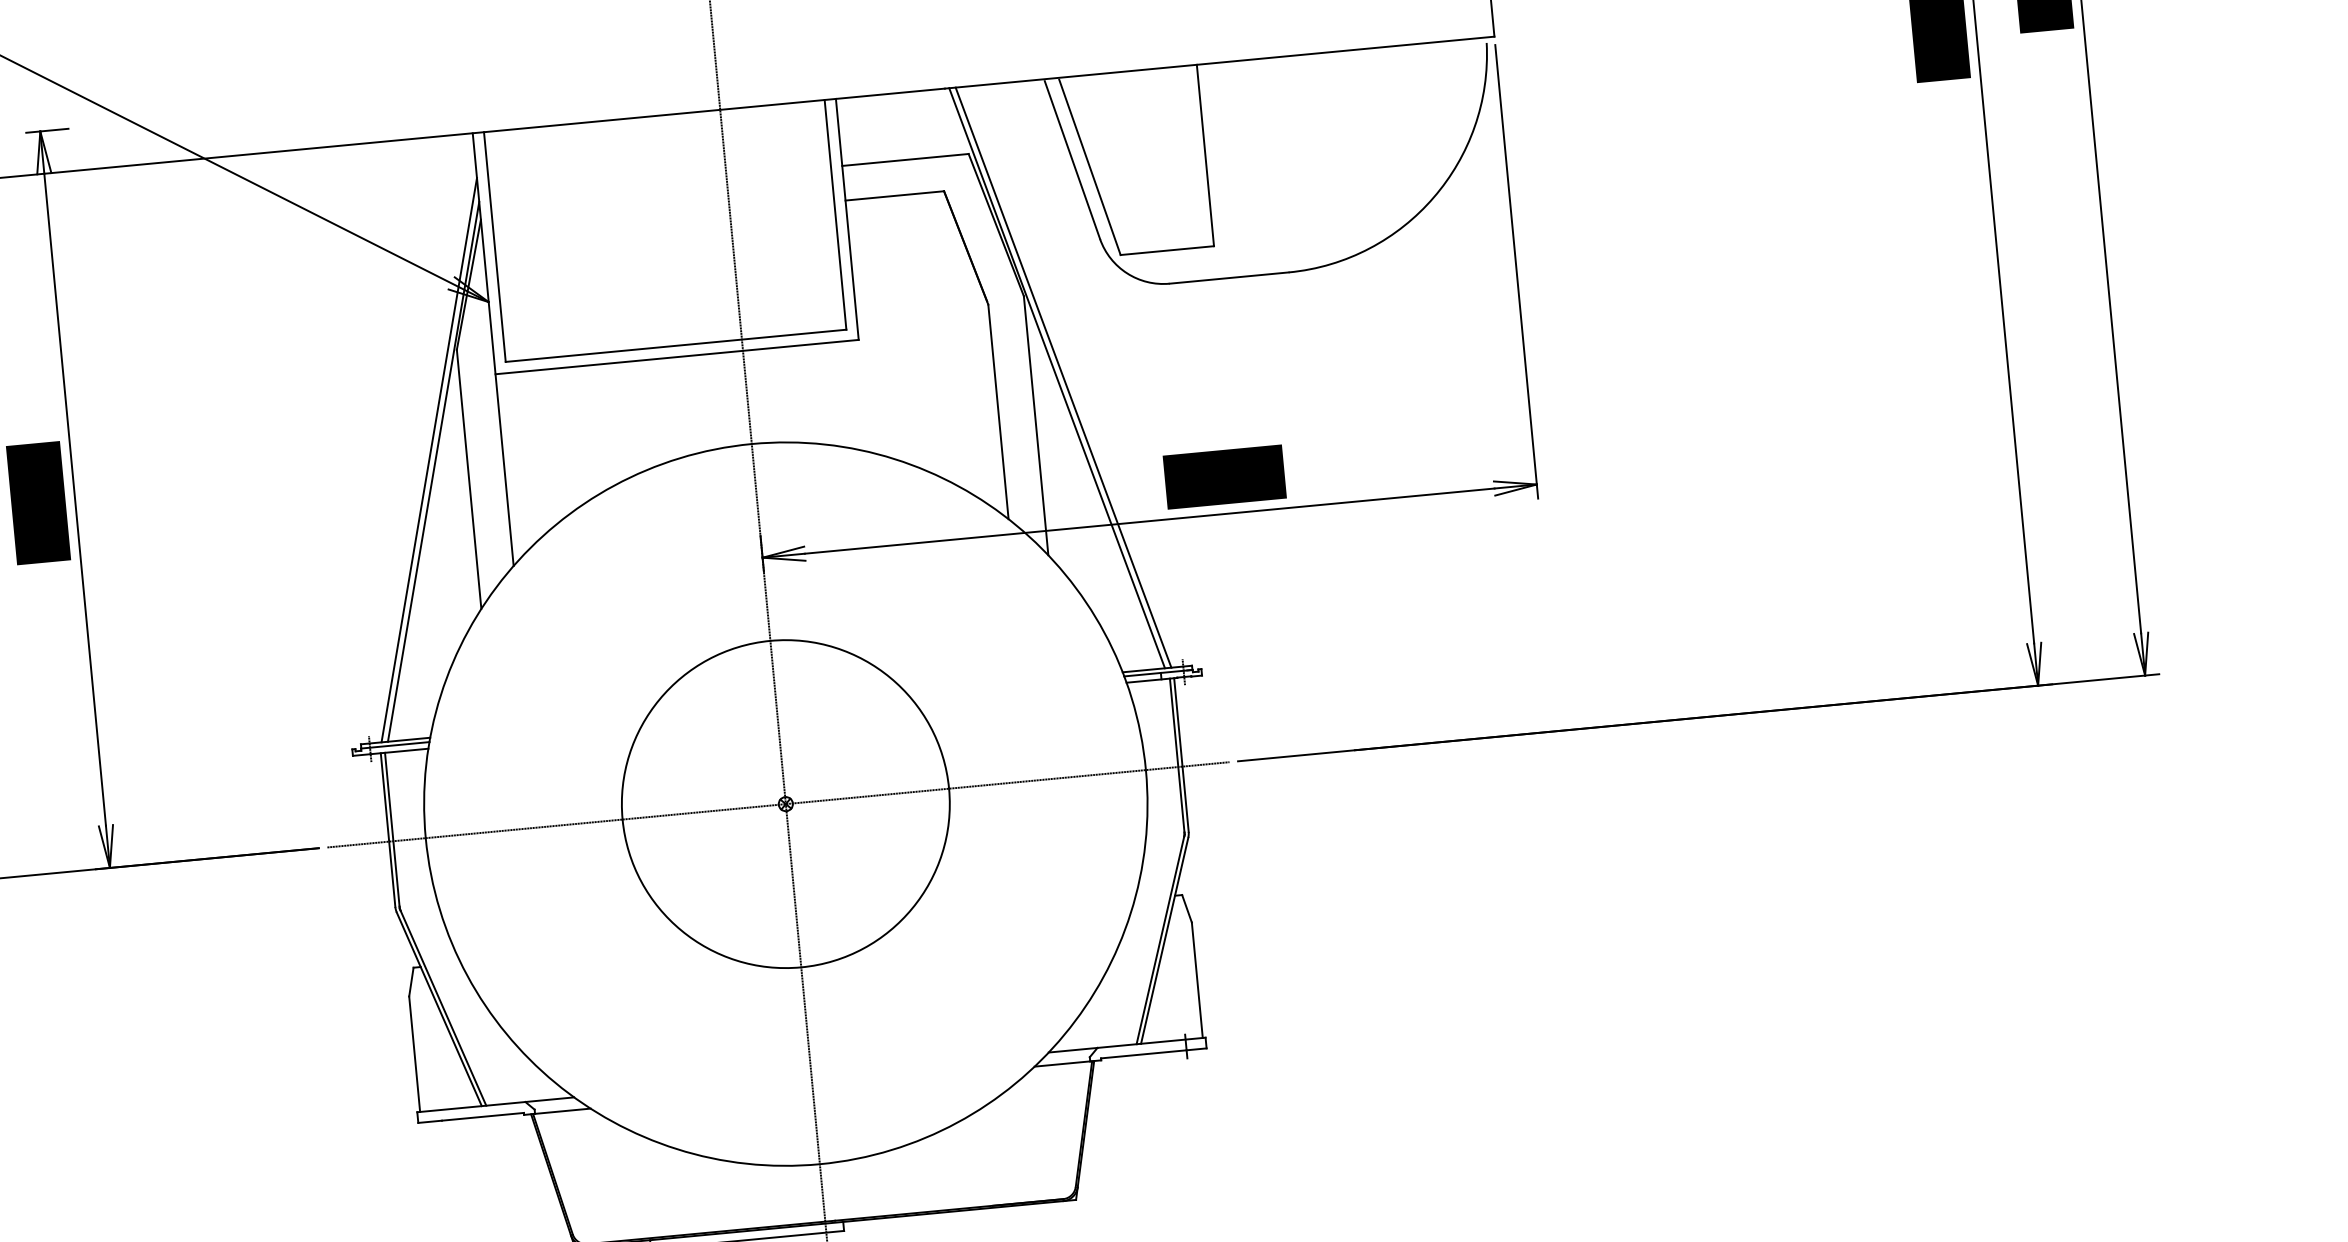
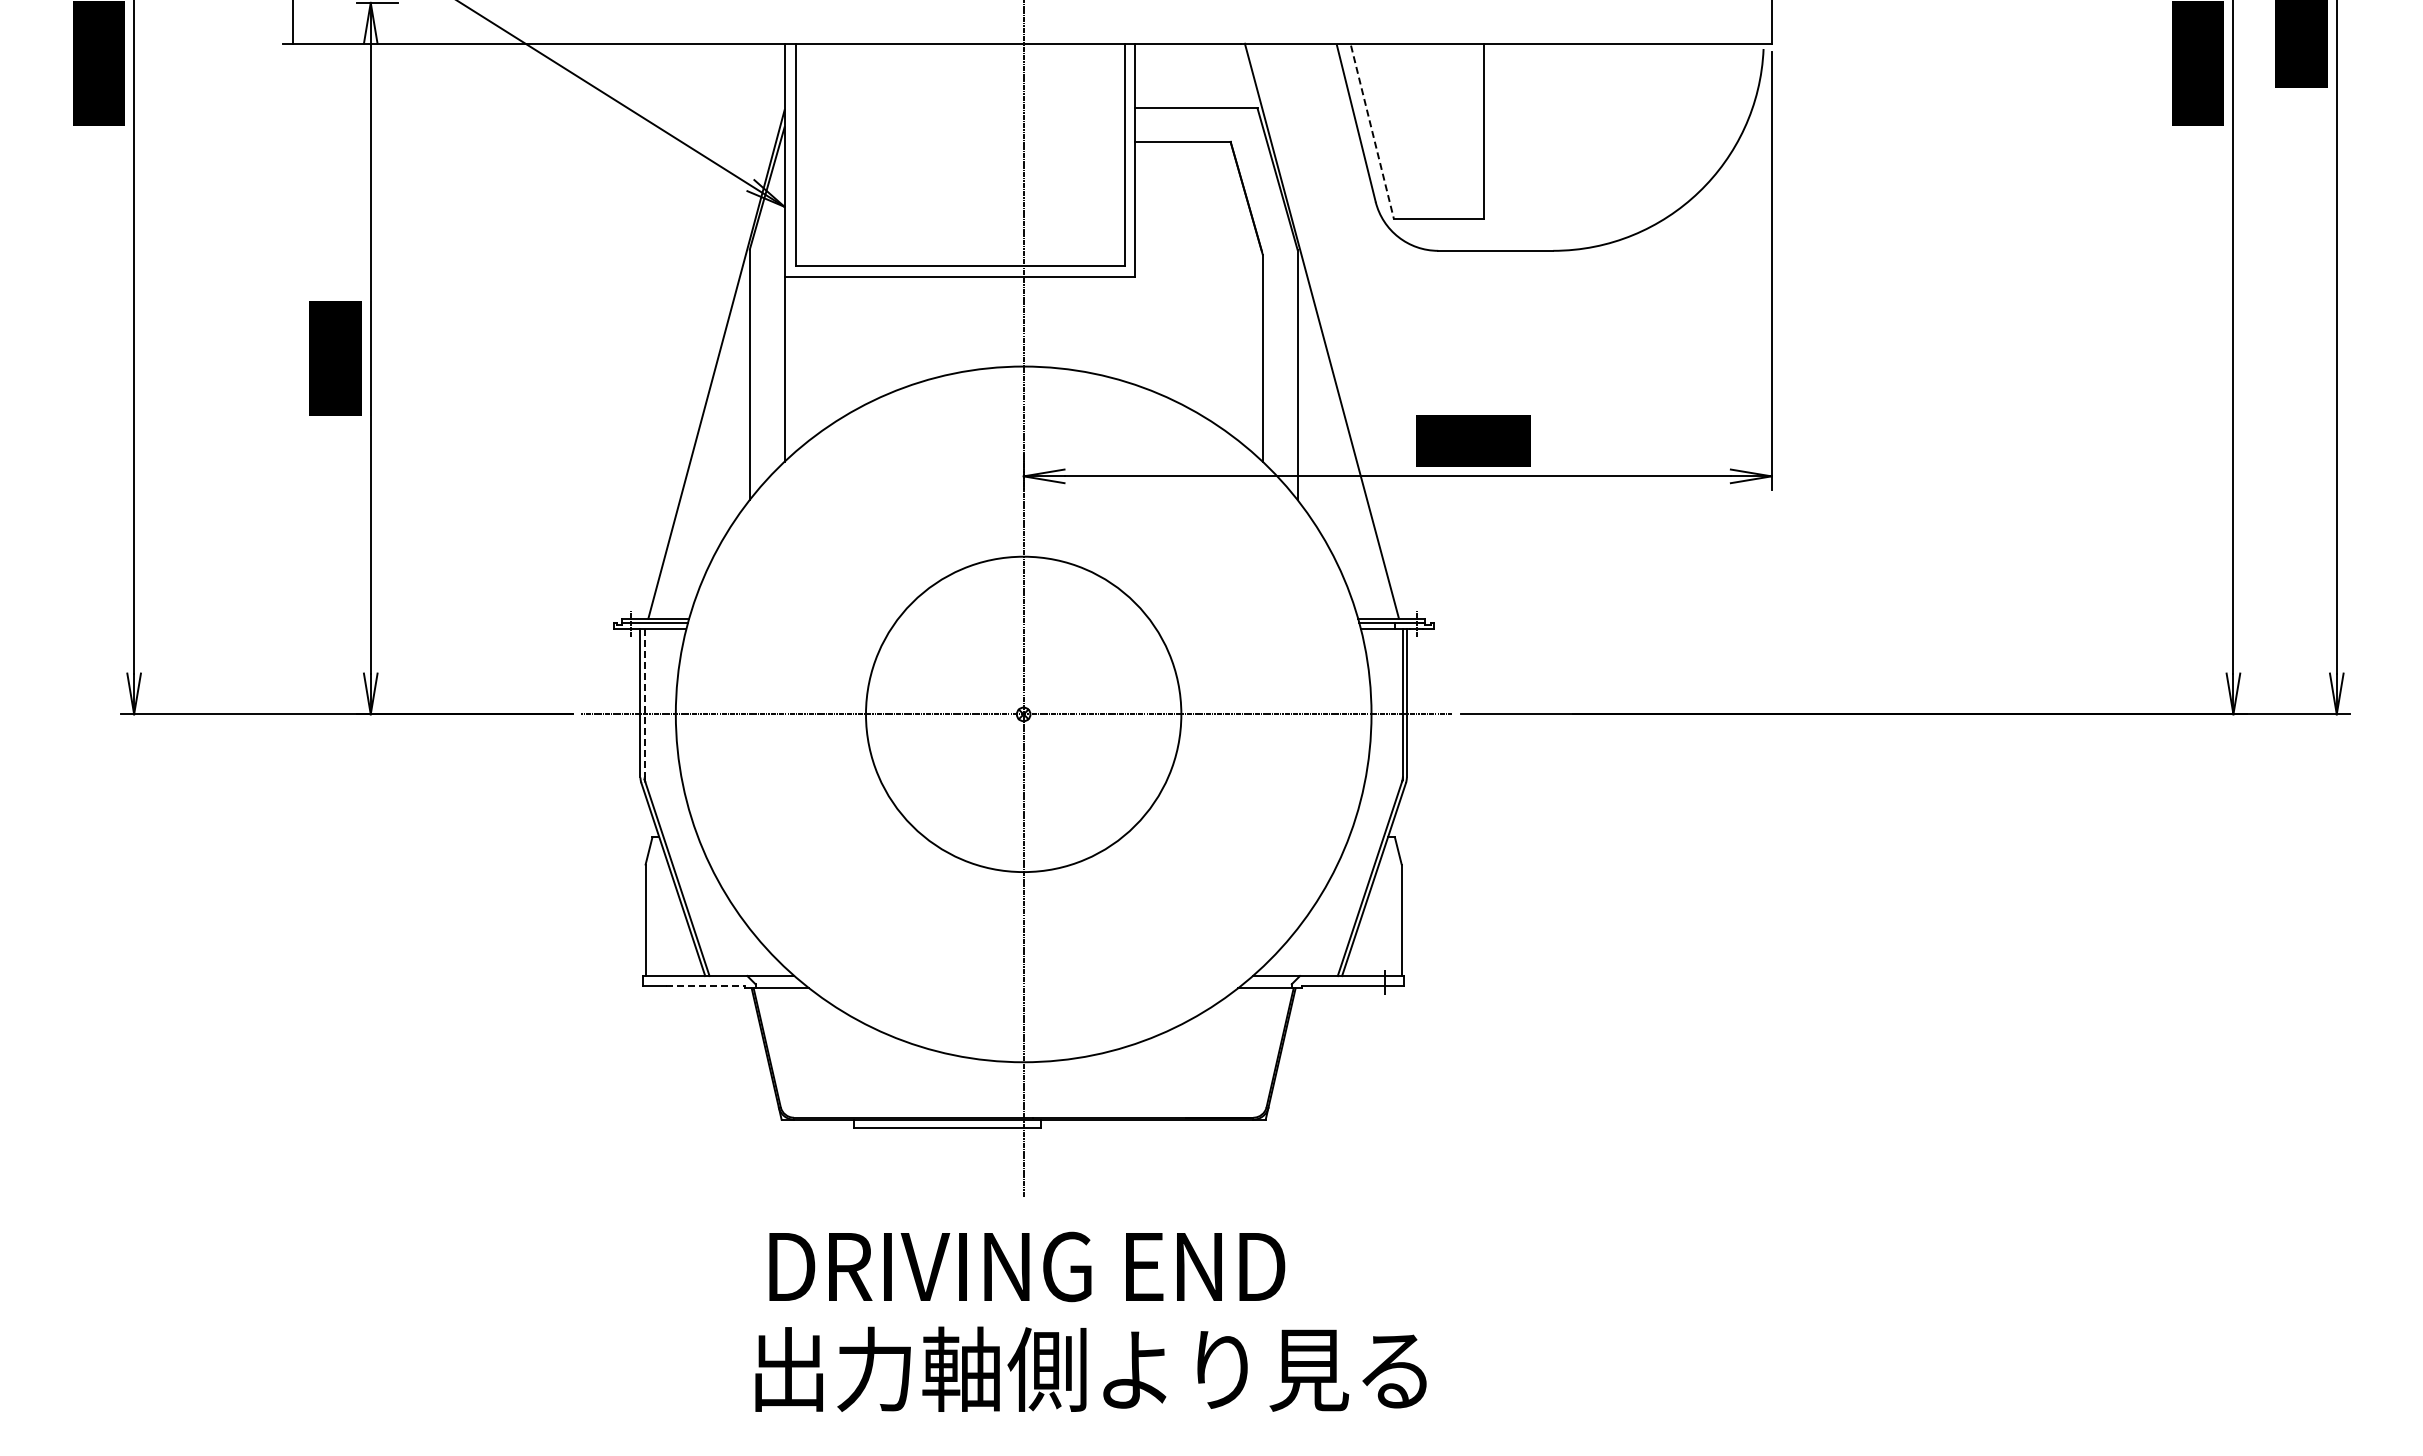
line: (1090, 167) -> (1372, 132), solid -> dashed
line: (1063, 376) -> (1328, 330), removed
line: (429, 459) -> (713, 352), removed
line: (392, 829) -> (644, 703), solid -> dashed
line: (483, 1116) -> (705, 986), solid -> dashed

